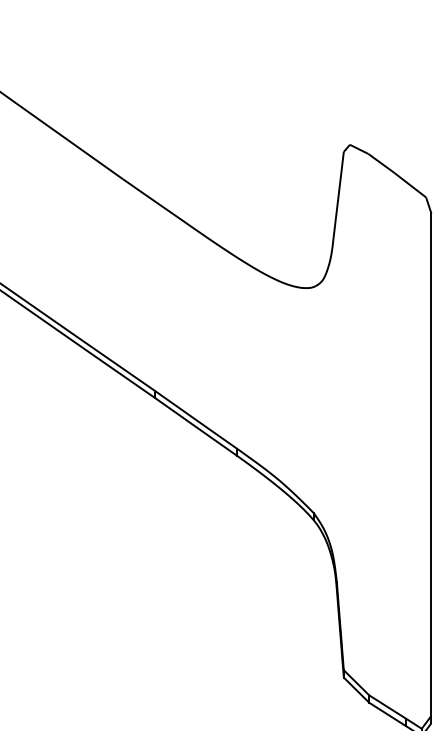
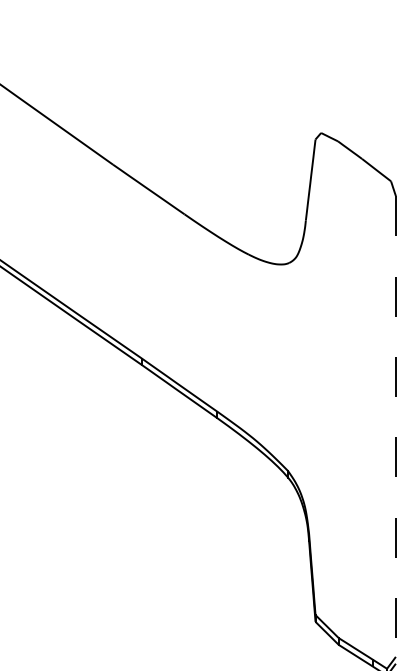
line: (431, 468) -> (395, 430), solid -> dashed

